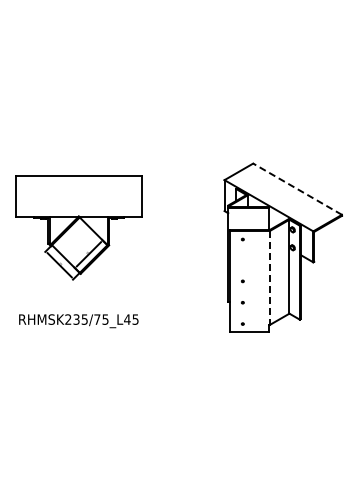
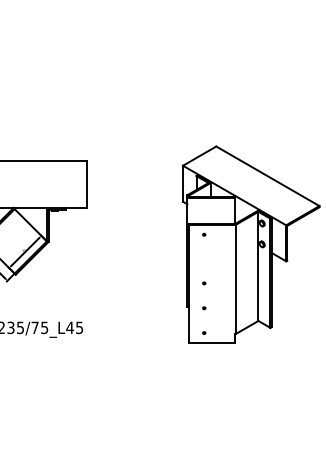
line: (297, 188) -> (267, 175), dashed -> solid
line: (269, 277) -> (235, 278), dashed -> solid

